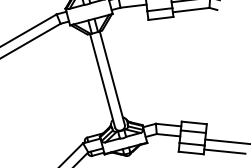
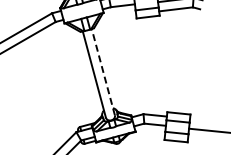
line: (112, 78) -> (103, 72), solid -> dashed
line: (225, 151) -> (207, 139), removed

